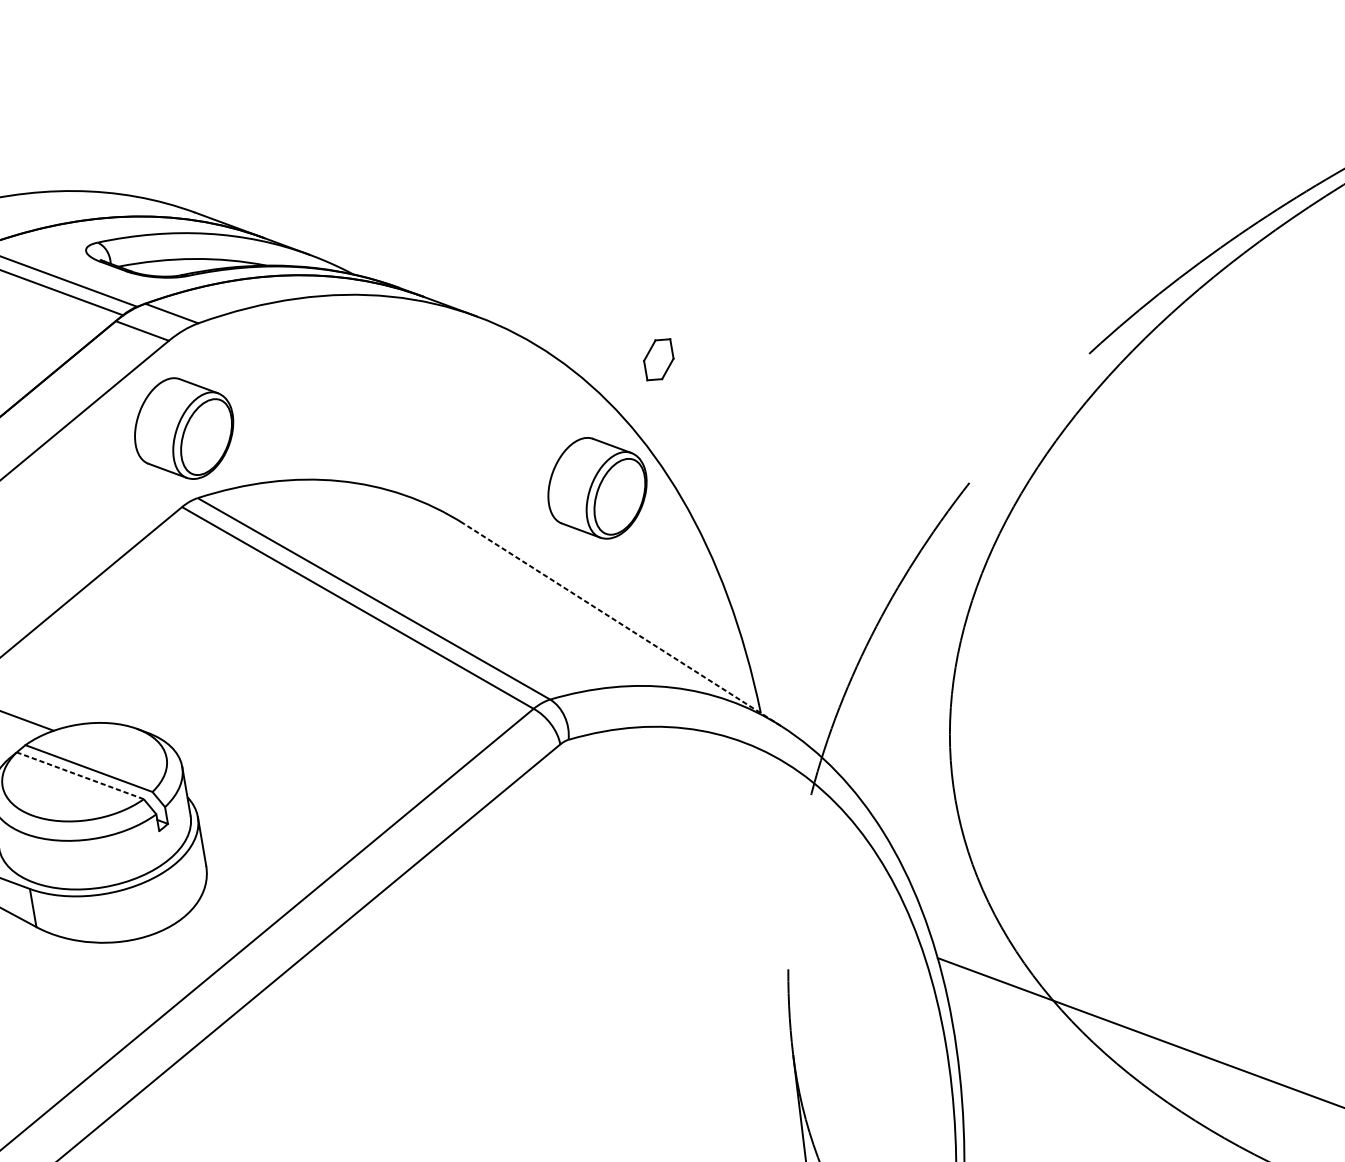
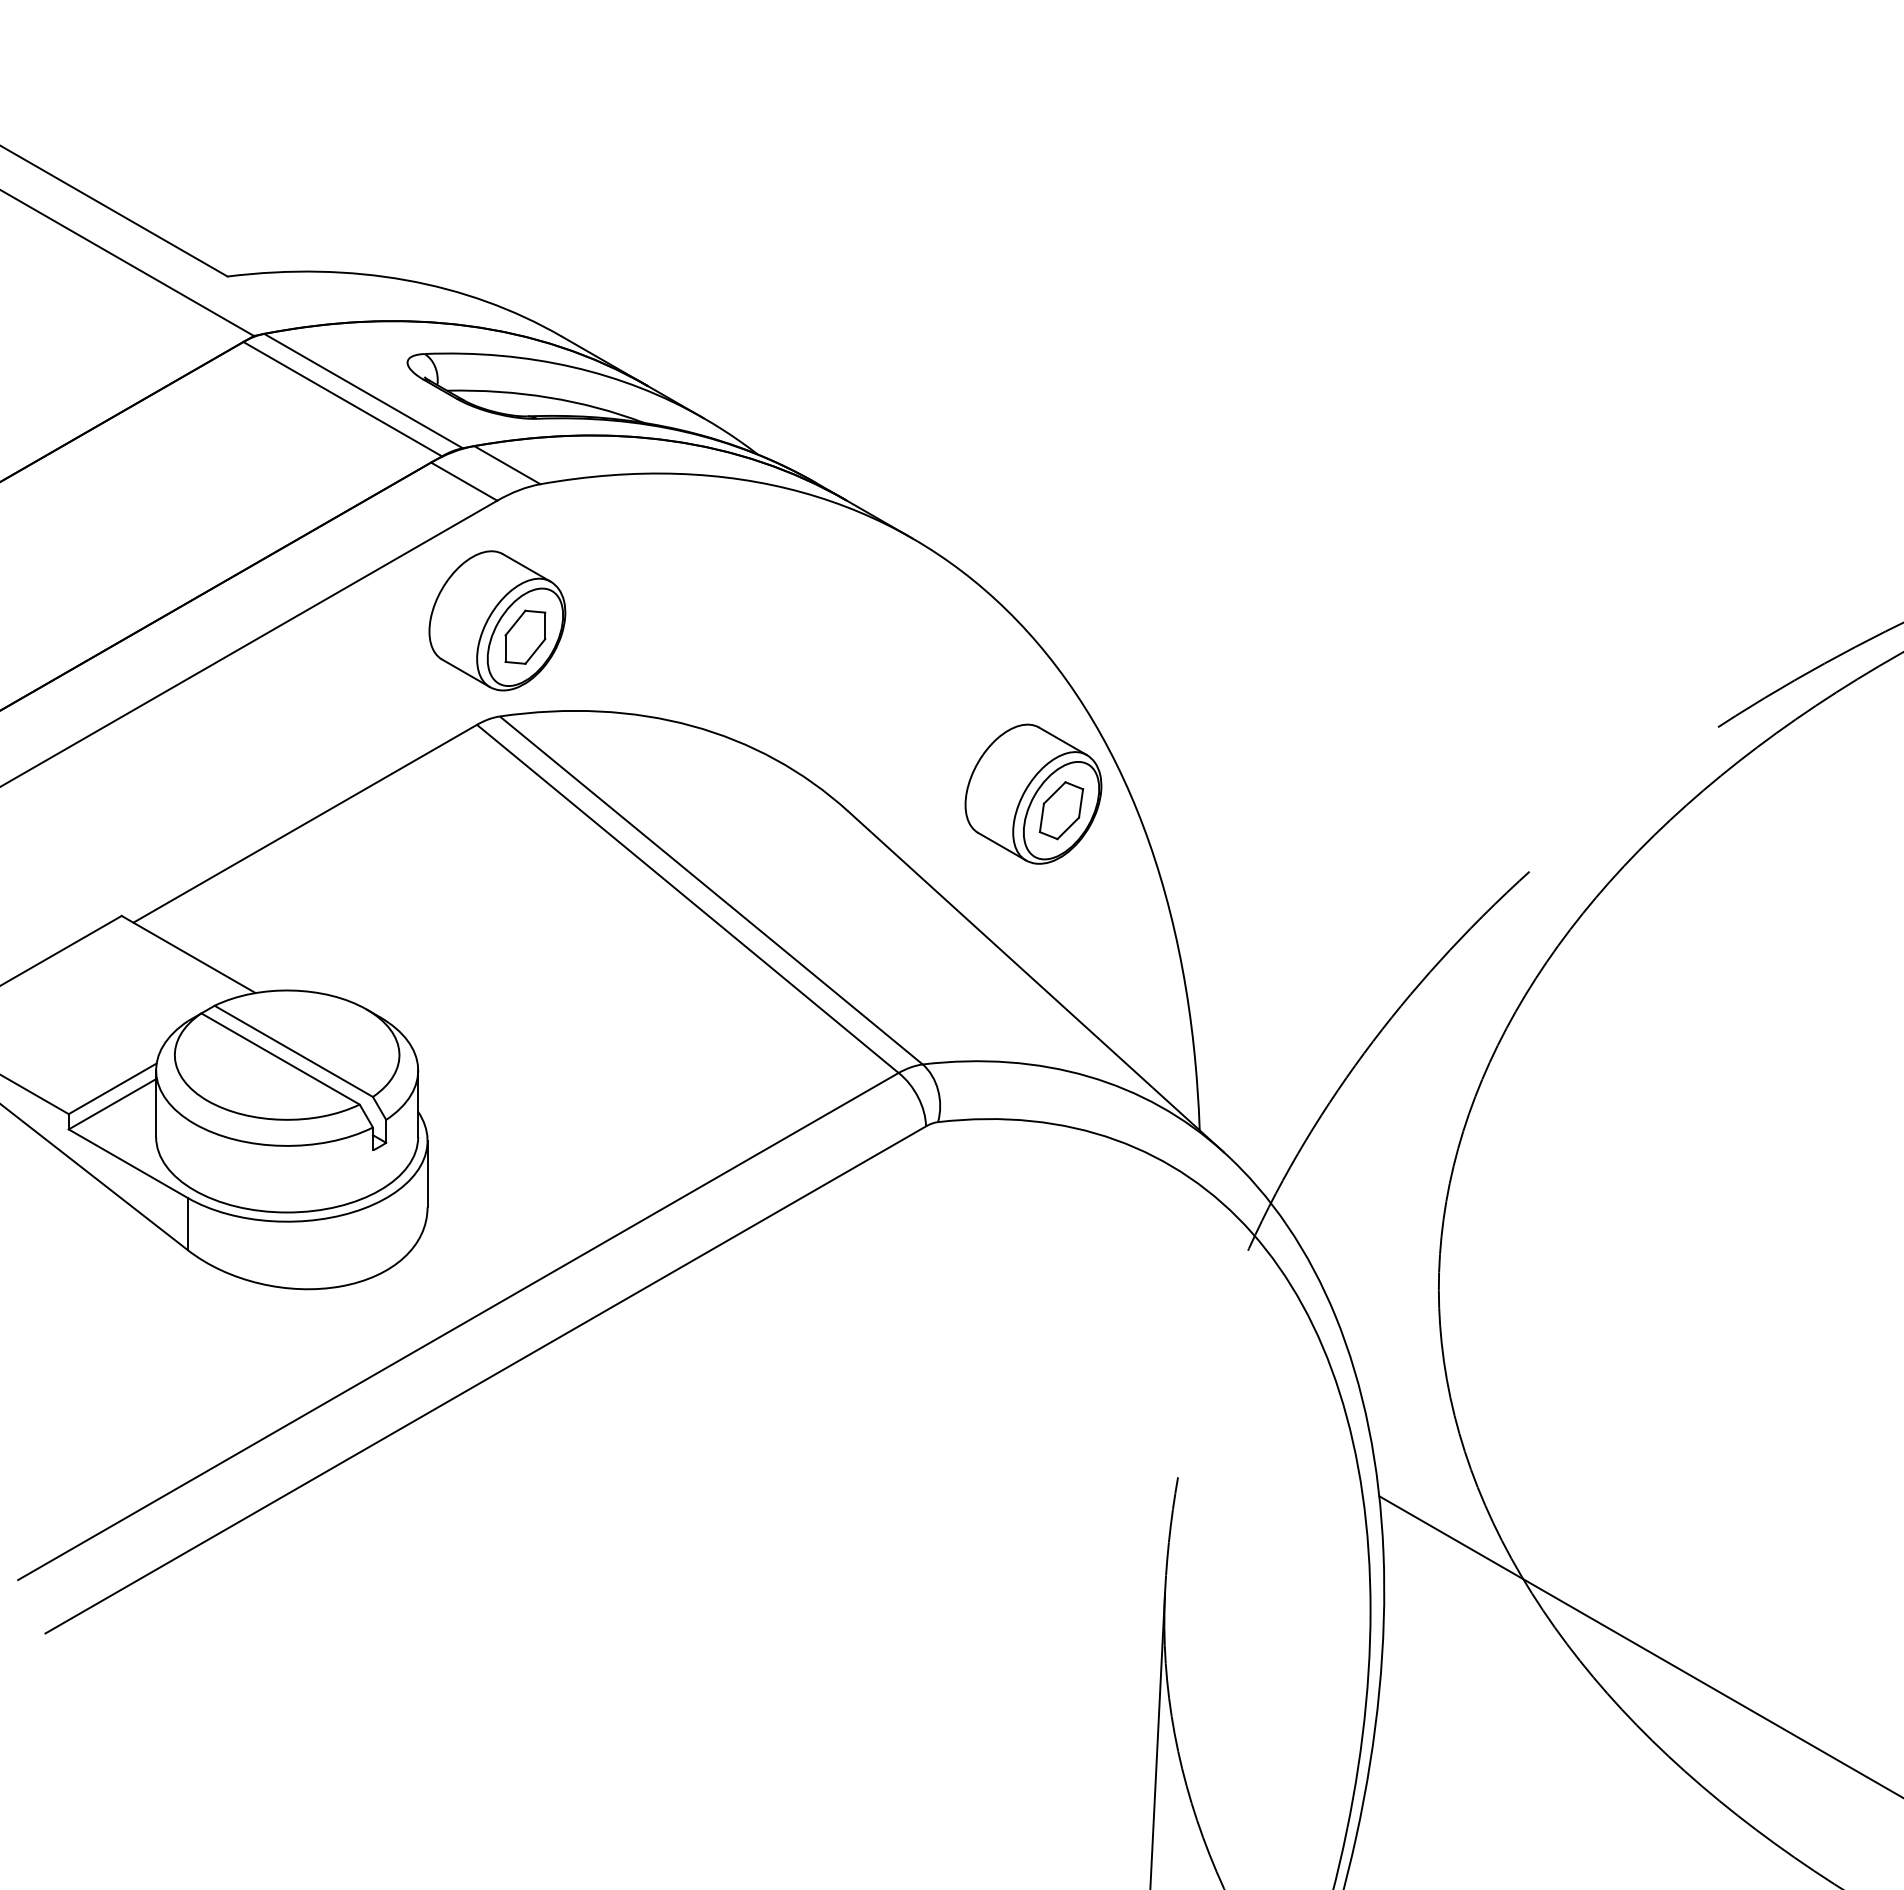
part: (658, 359) -> (525, 636), moved
part: (619, 496) -> (1061, 810), added
line: (622, 624) -> (1035, 981), dashed -> solid
line: (80, 775) -> (280, 1058), dashed -> solid

